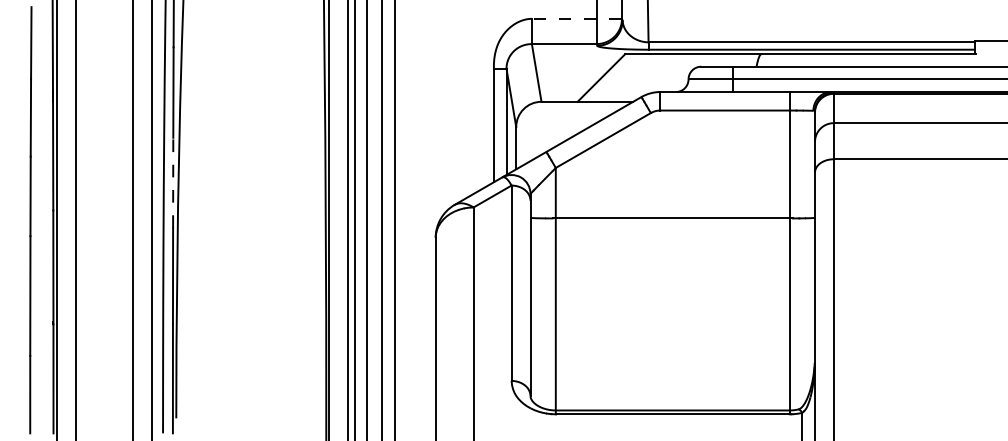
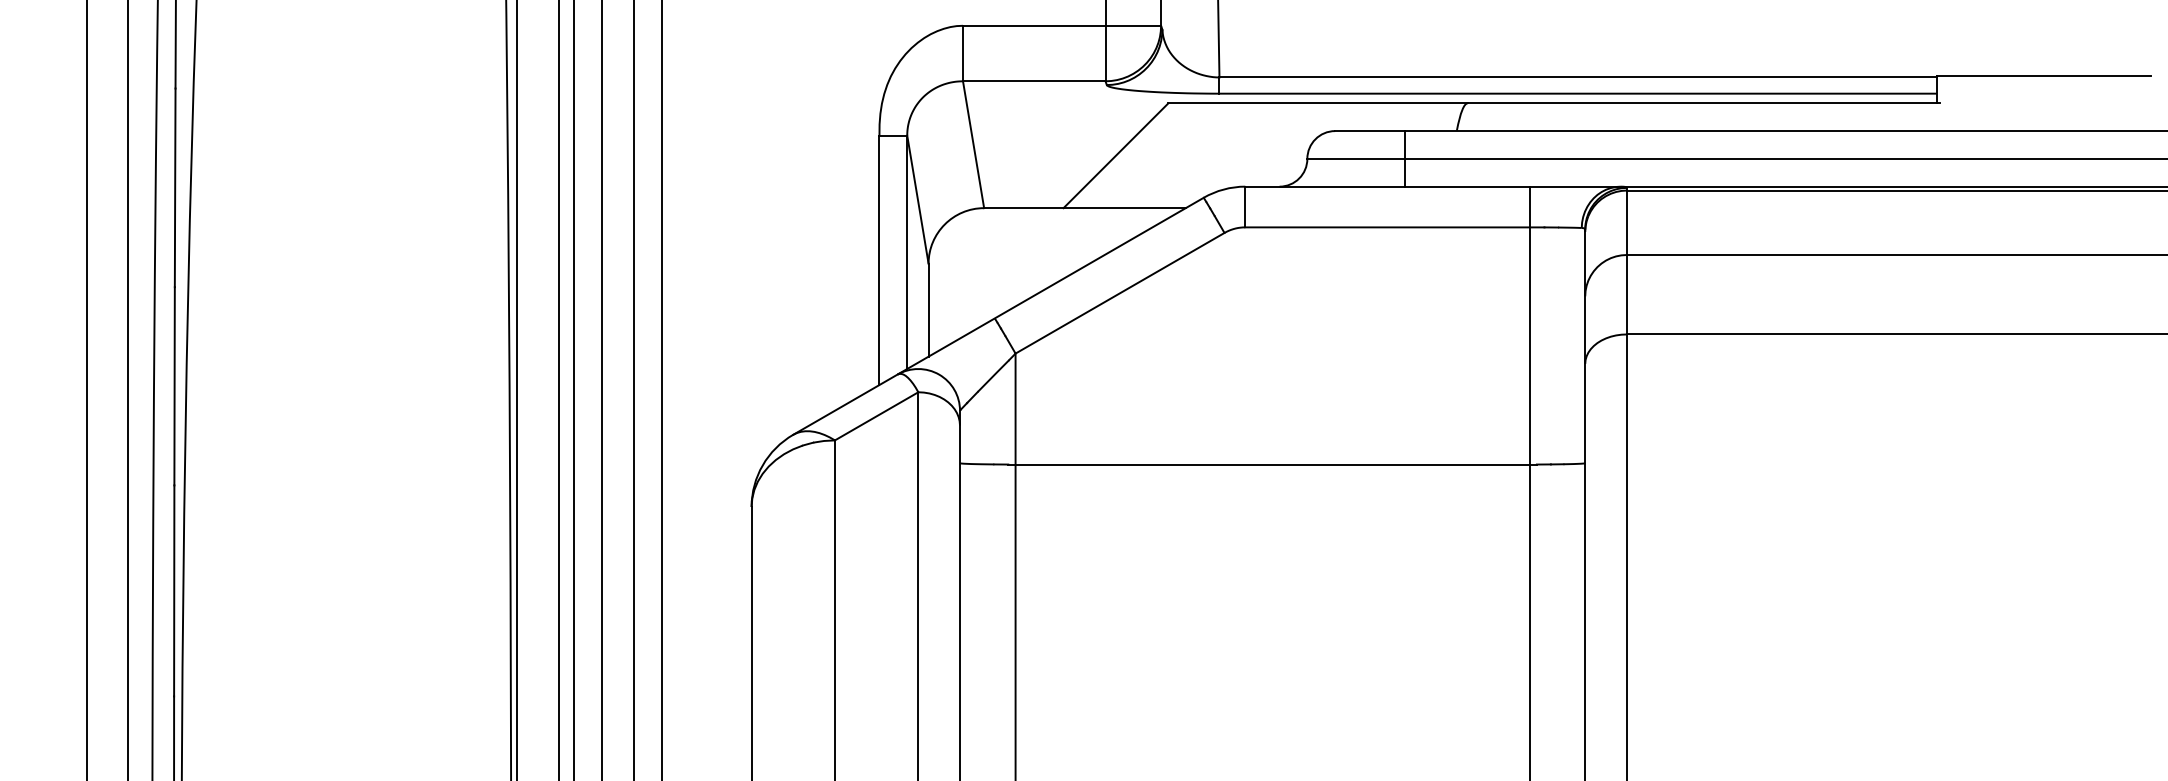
line: (576, 18) -> (1061, 25), dashed -> solid
line: (173, 182) -> (175, 385), dashed -> solid

